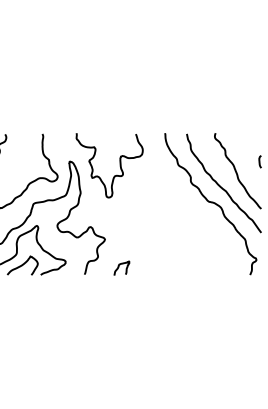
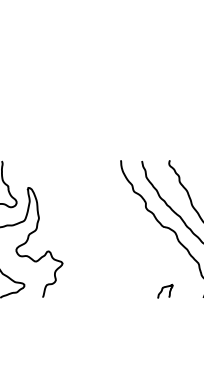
curve: (119, 165) -> (76, 191), removed
curve: (119, 267) -> (163, 290), moved

